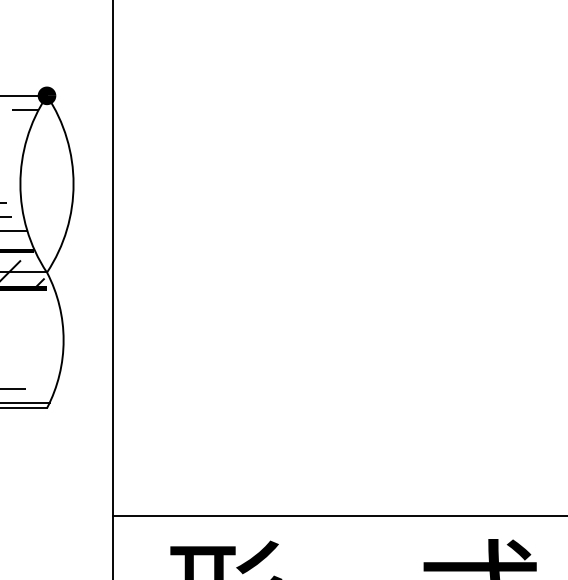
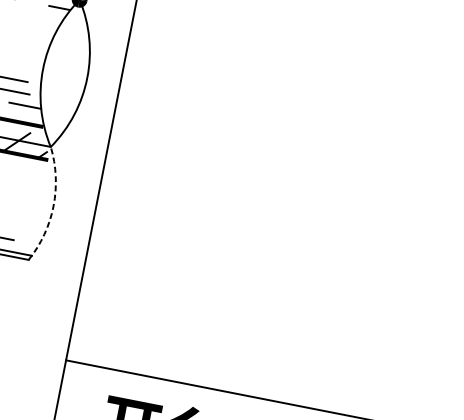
arc: (63, 340) -> (53, 206), solid -> dashed

